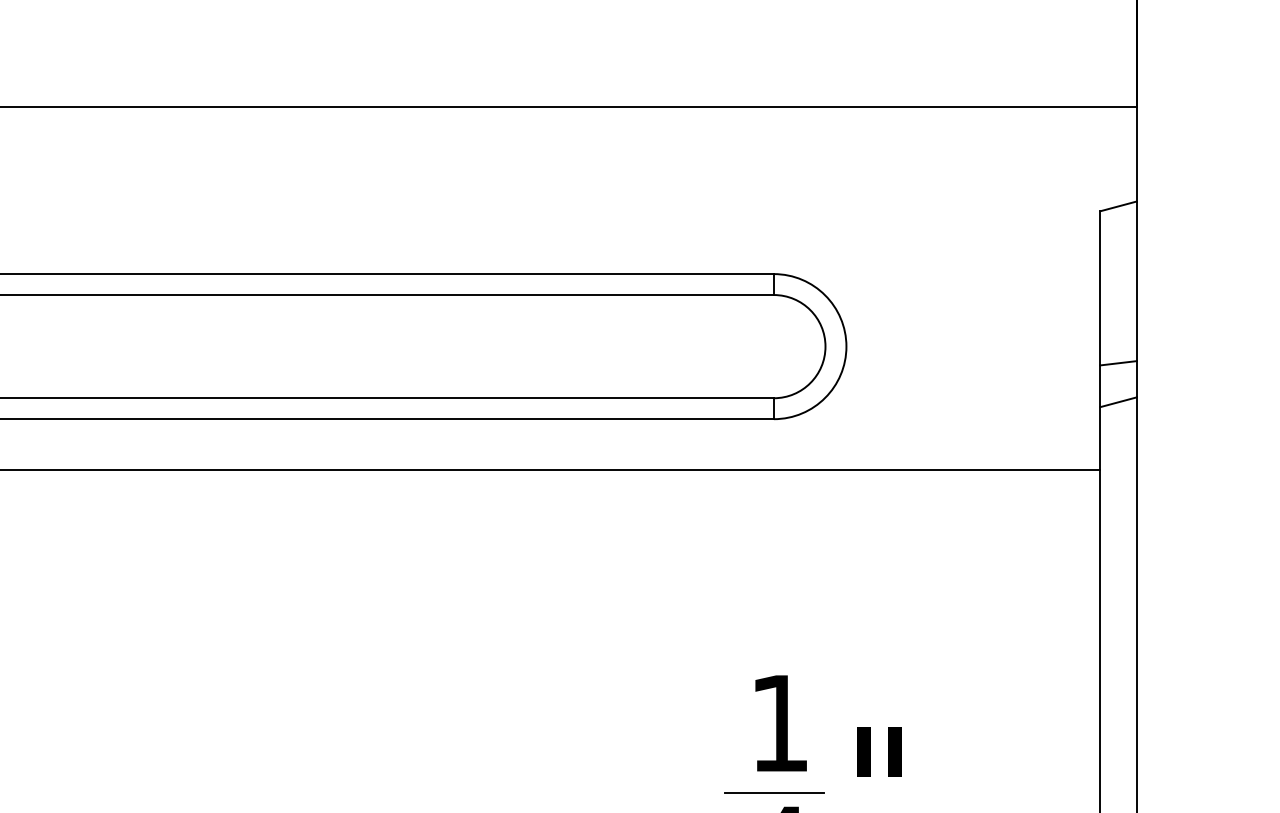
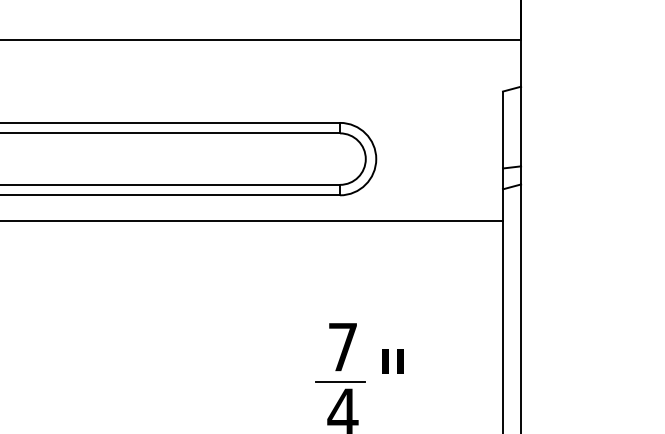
text: (778, 724) -> (342, 347), 1 -> 7

